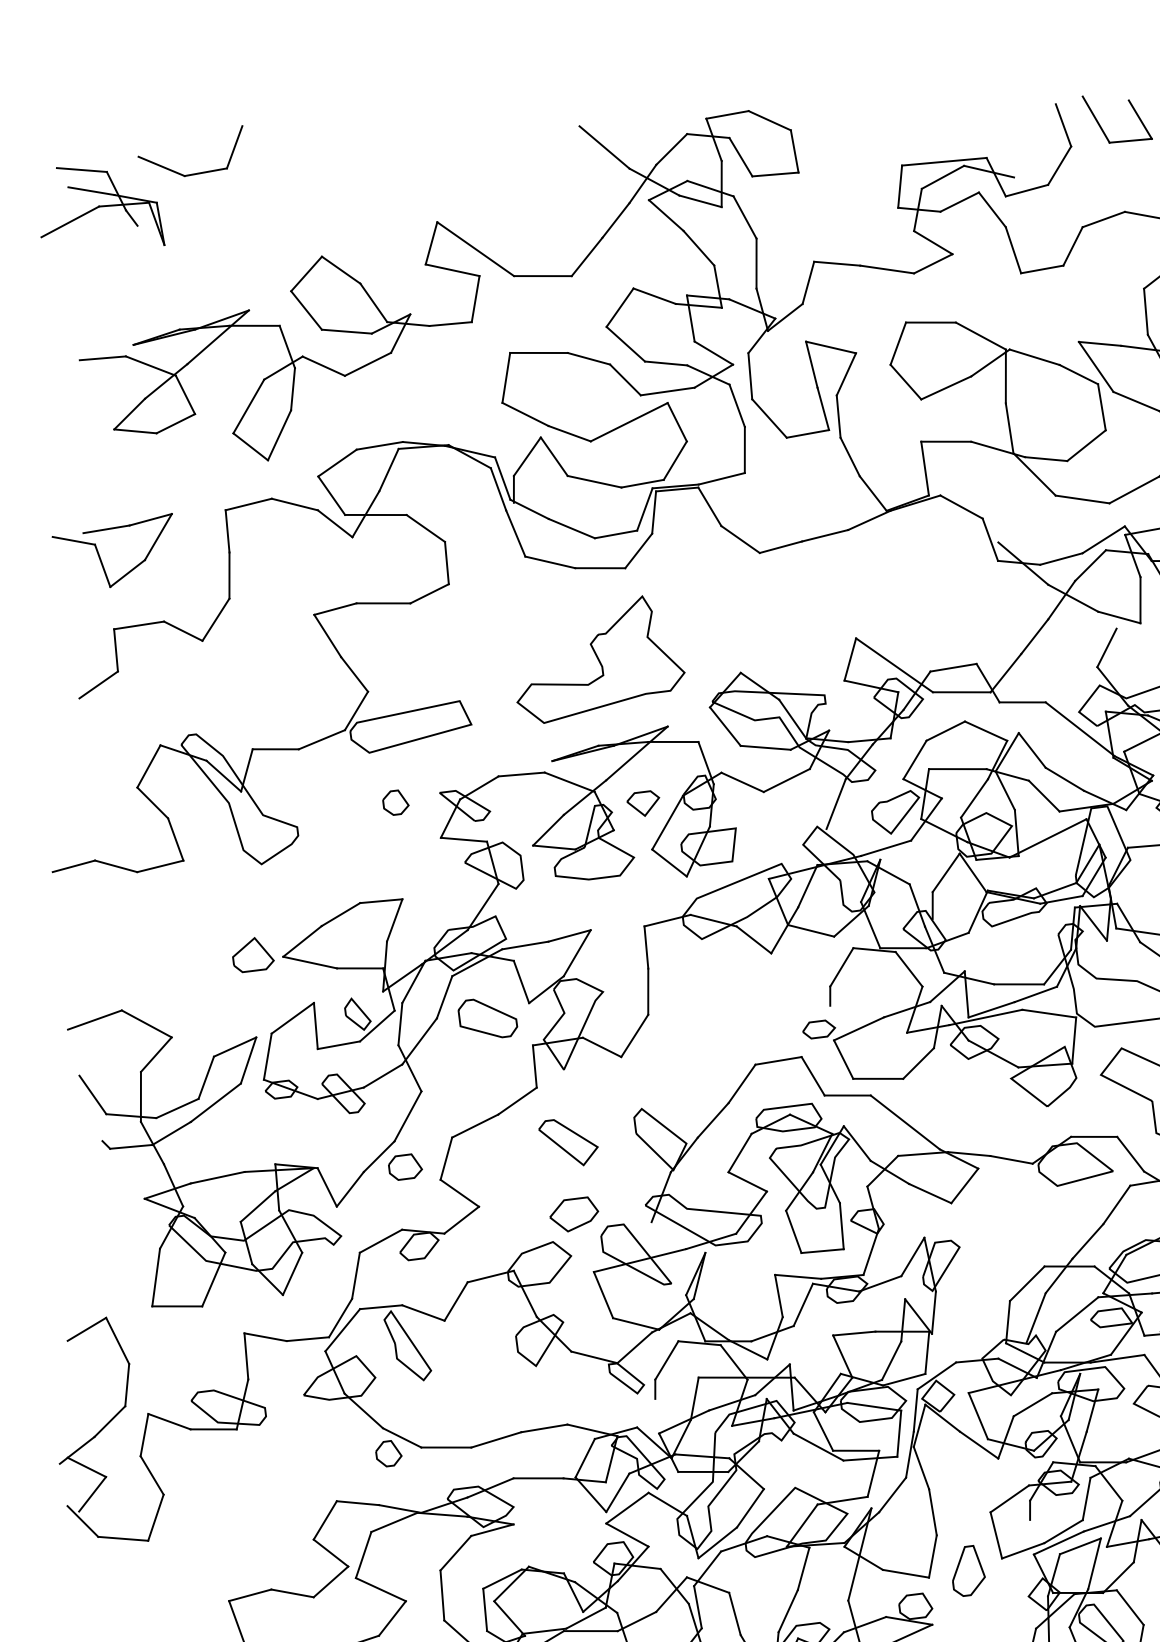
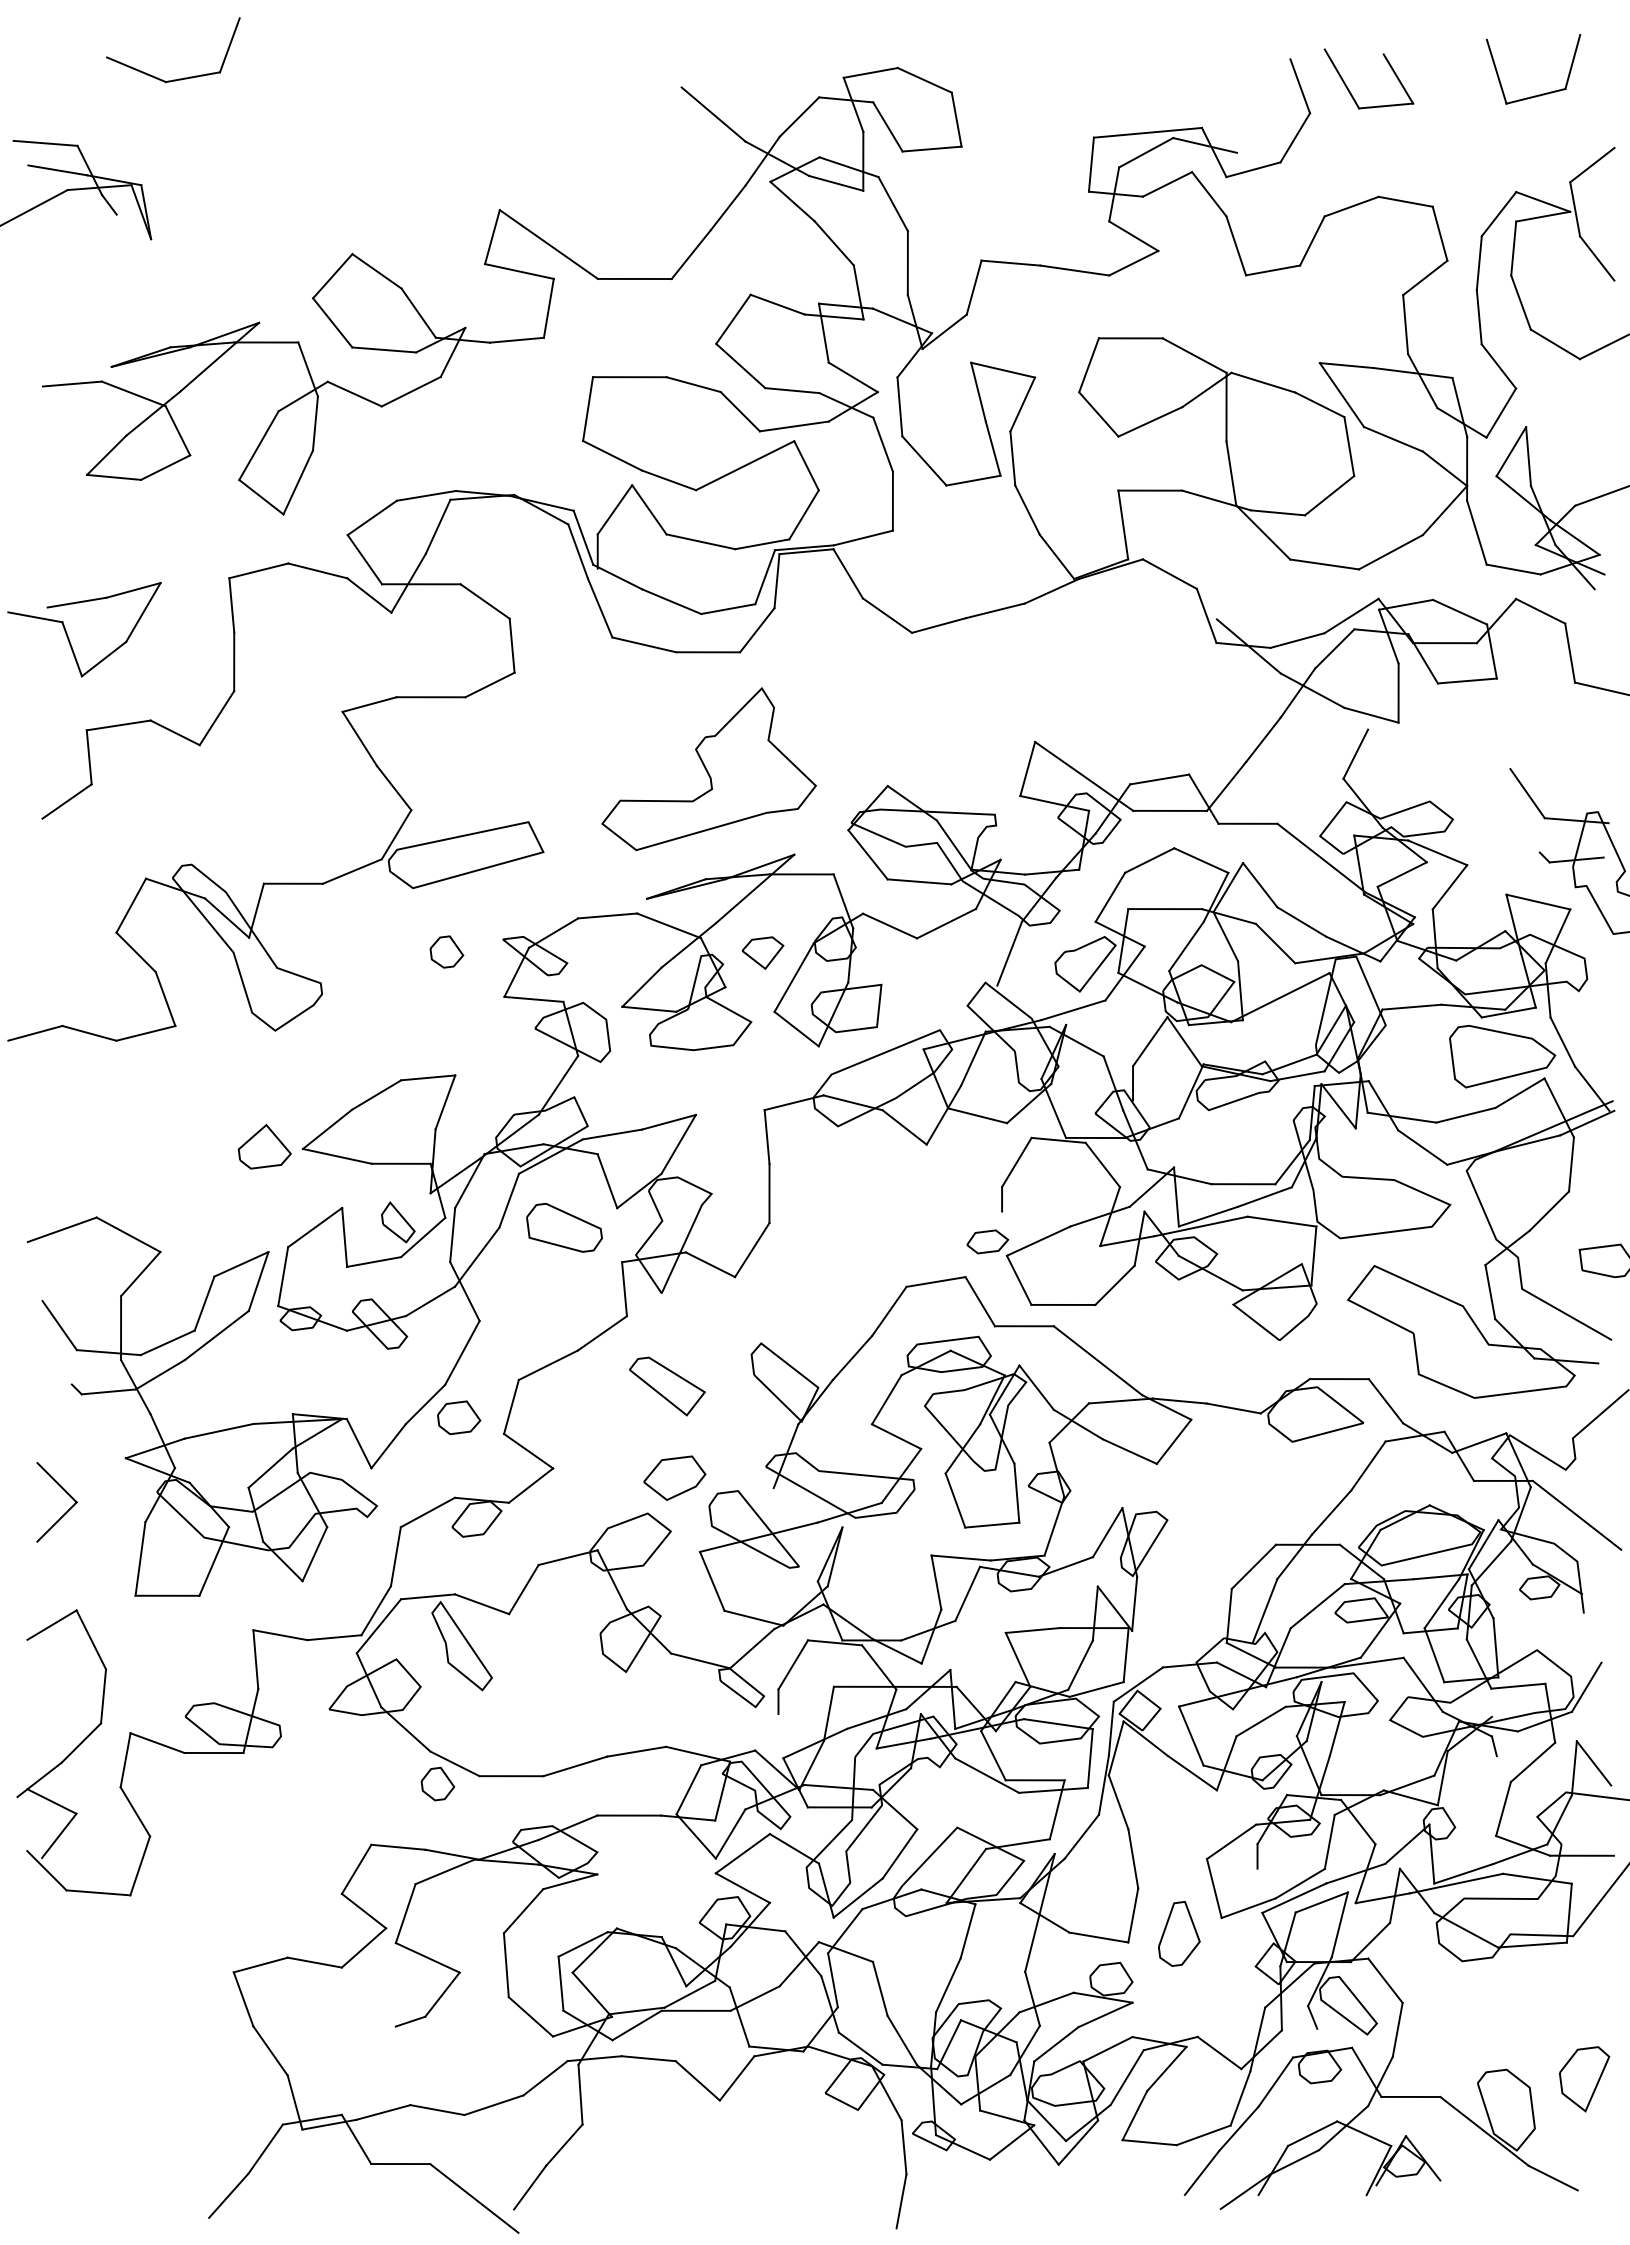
part: (194, 173) -> (178, 78), moved
part: (97, 1225) -> (65, 1492), added

